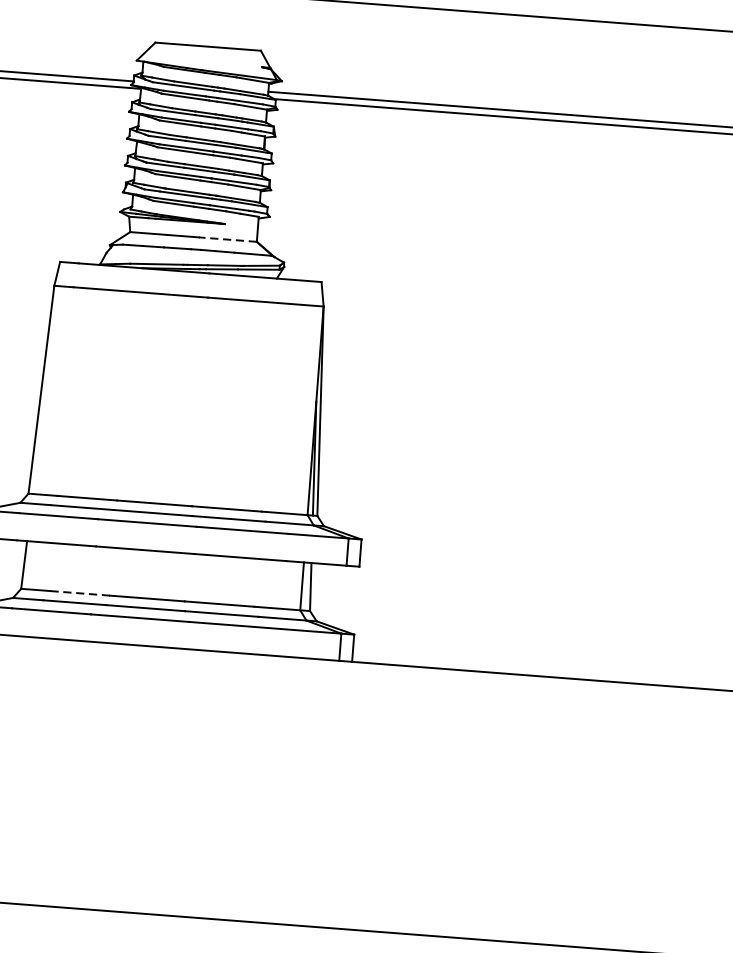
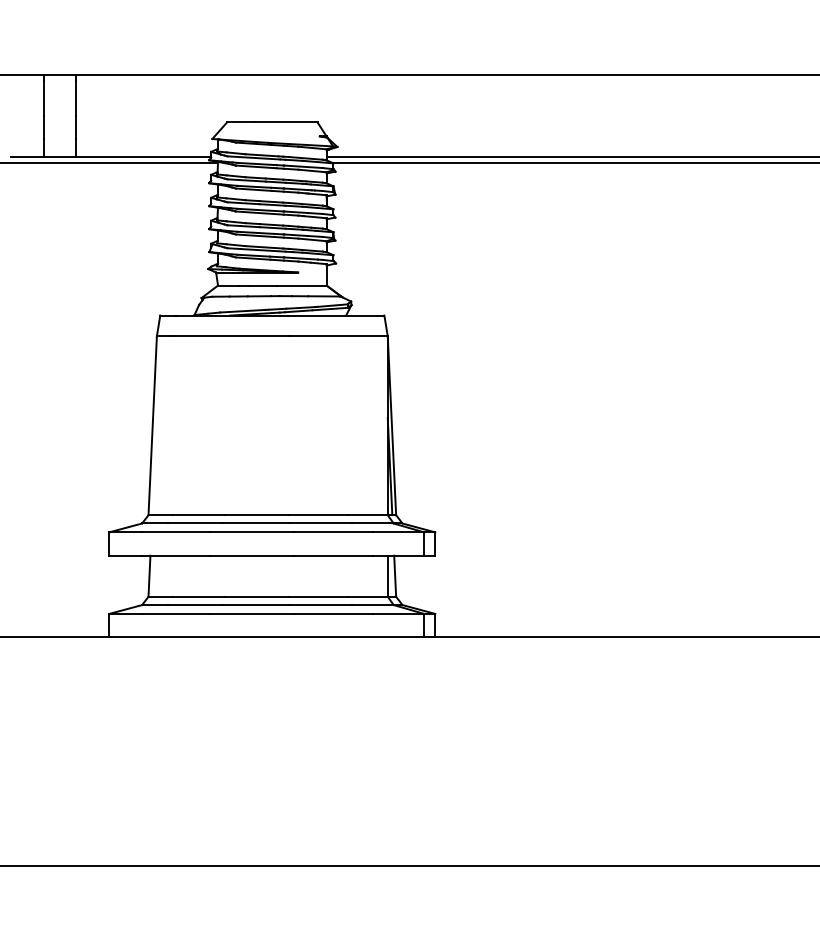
line: (227, 239) -> (301, 285), dashed -> solid
line: (79, 593) -> (198, 596), dashed -> solid

